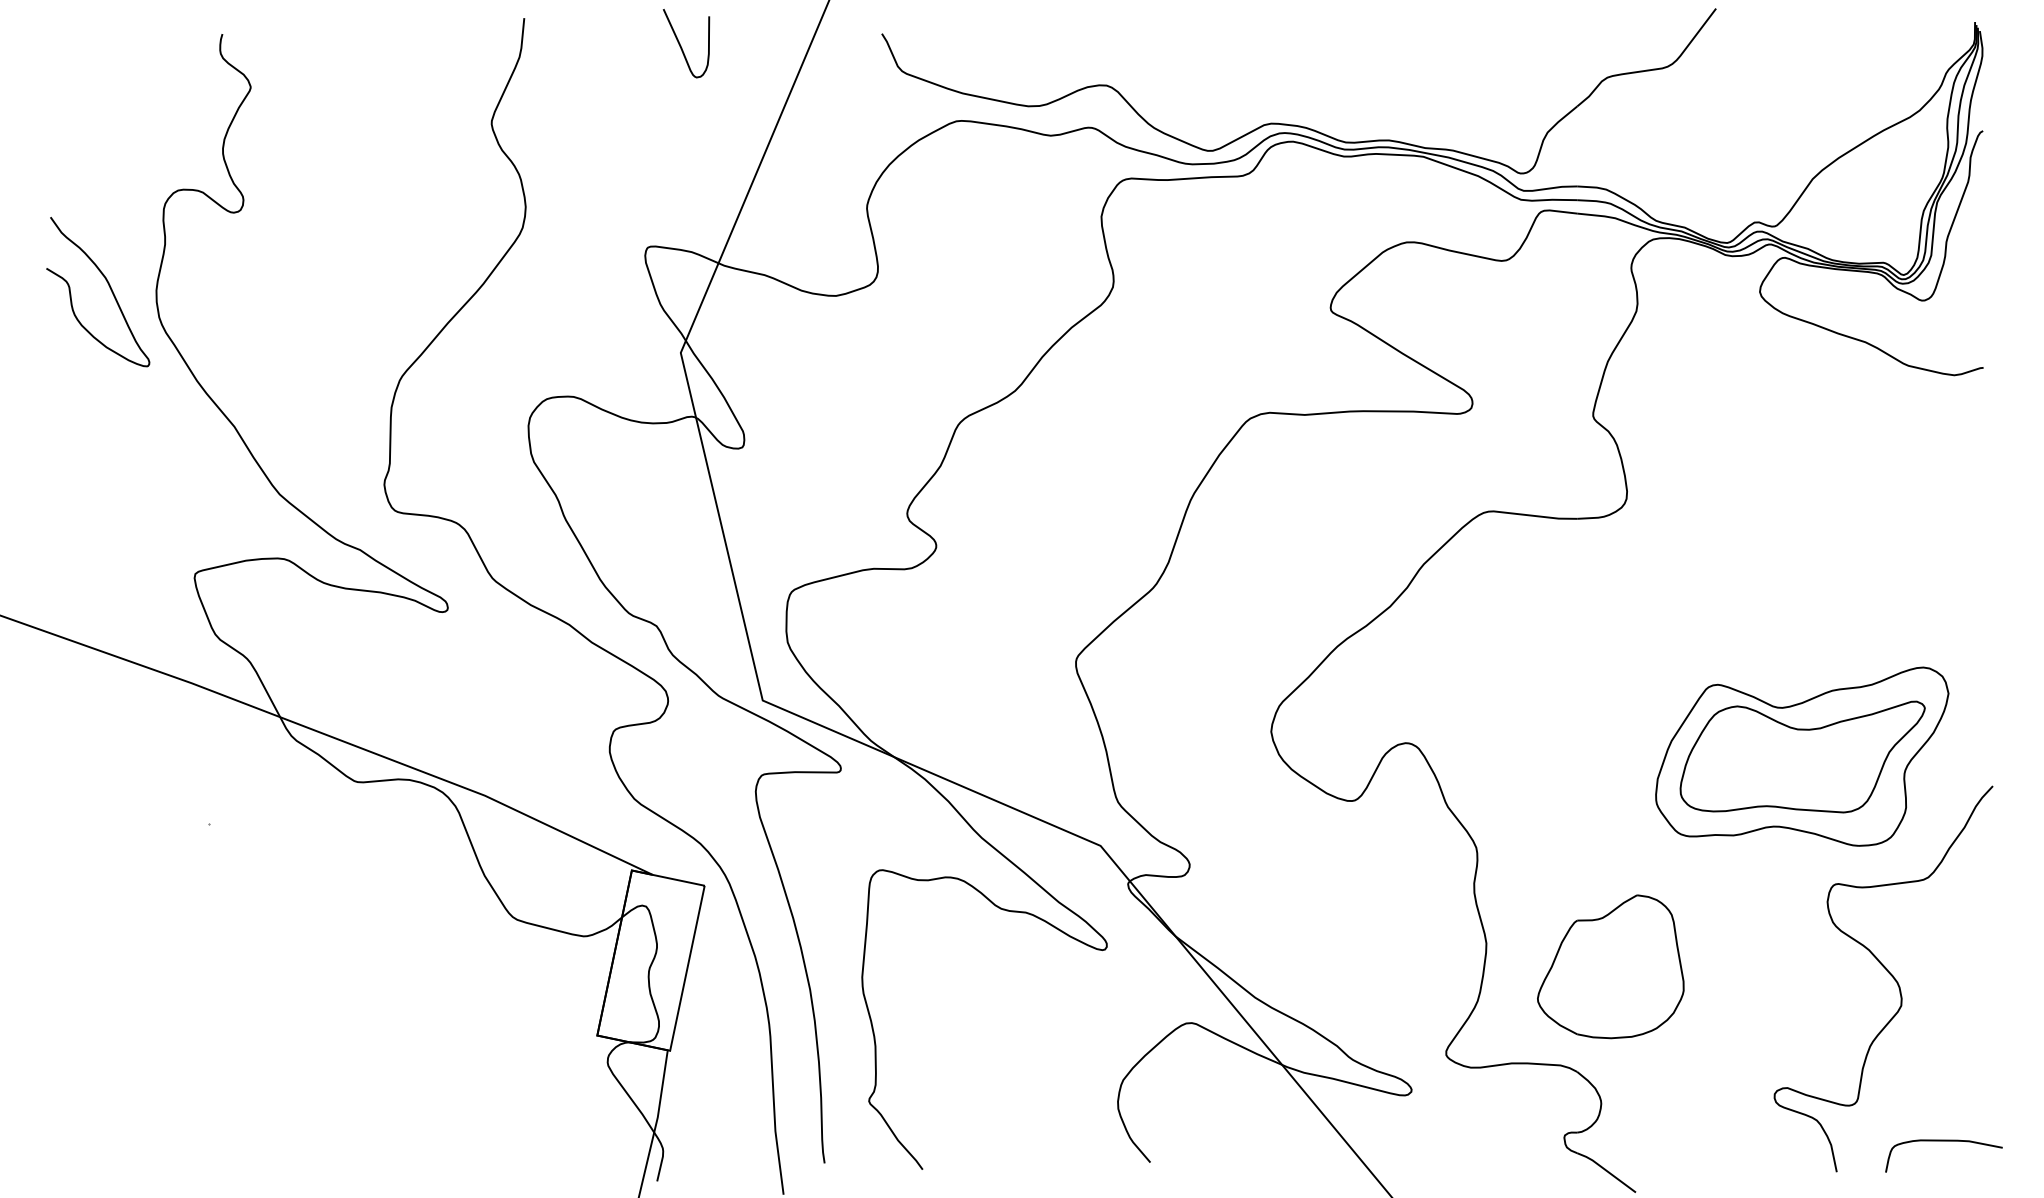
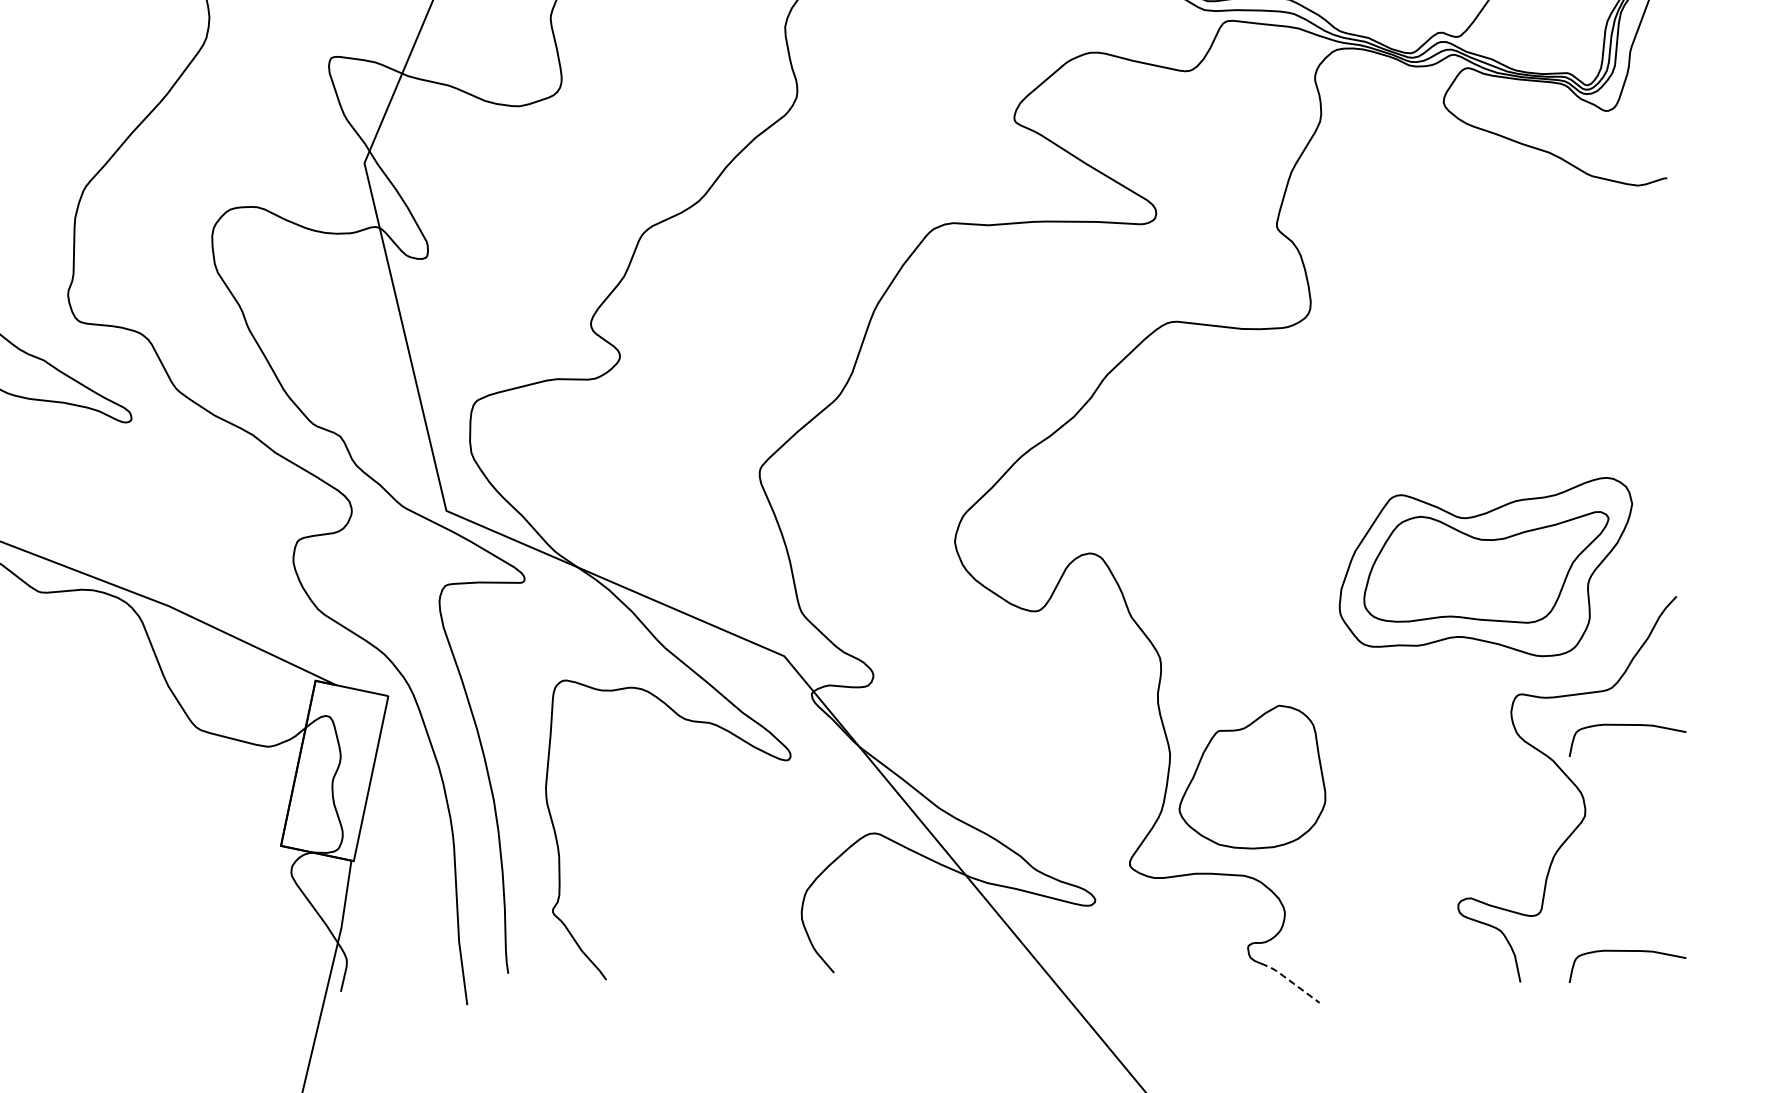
curve: (1943, 915) -> (1627, 725), added
part: (1610, 966) -> (1252, 776), moved
line: (1606, 1170) -> (1290, 980), solid -> dashed

